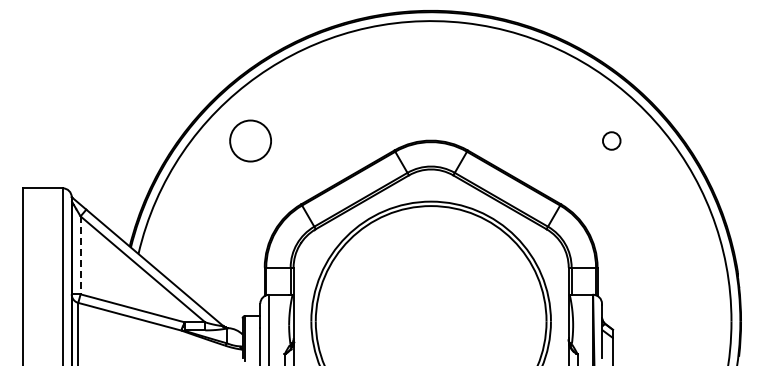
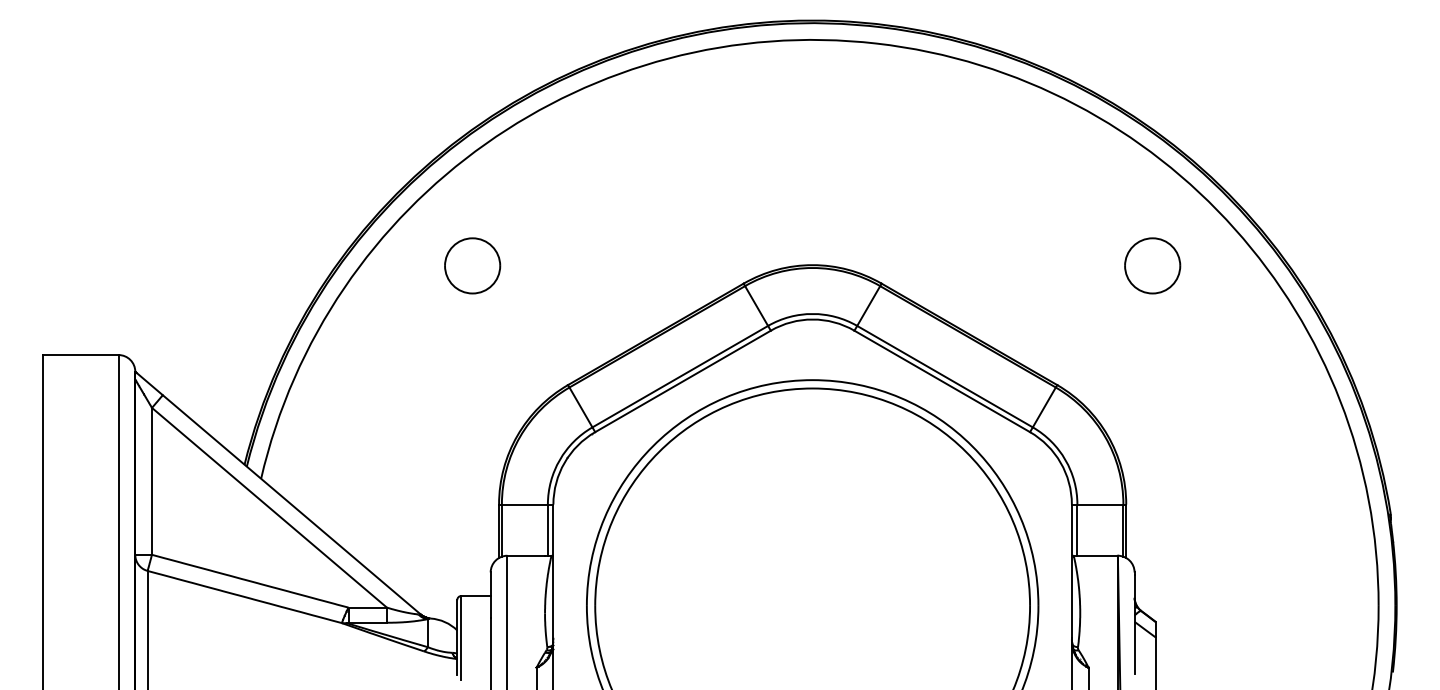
part: (250, 140) -> (472, 264), size x0.71
part: (611, 140) -> (1152, 264), size x1.67
line: (80, 255) -> (151, 481), dashed -> solid

